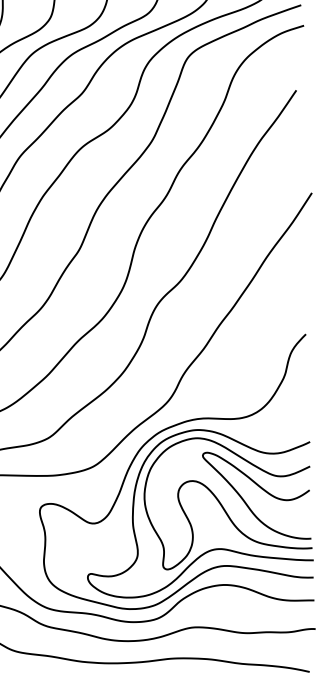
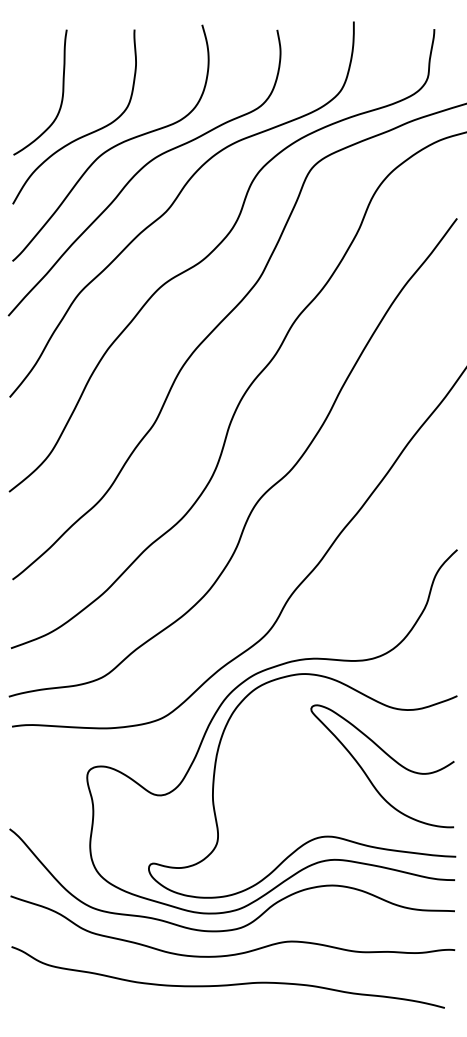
curve: (223, 506) -> (336, 779), removed

